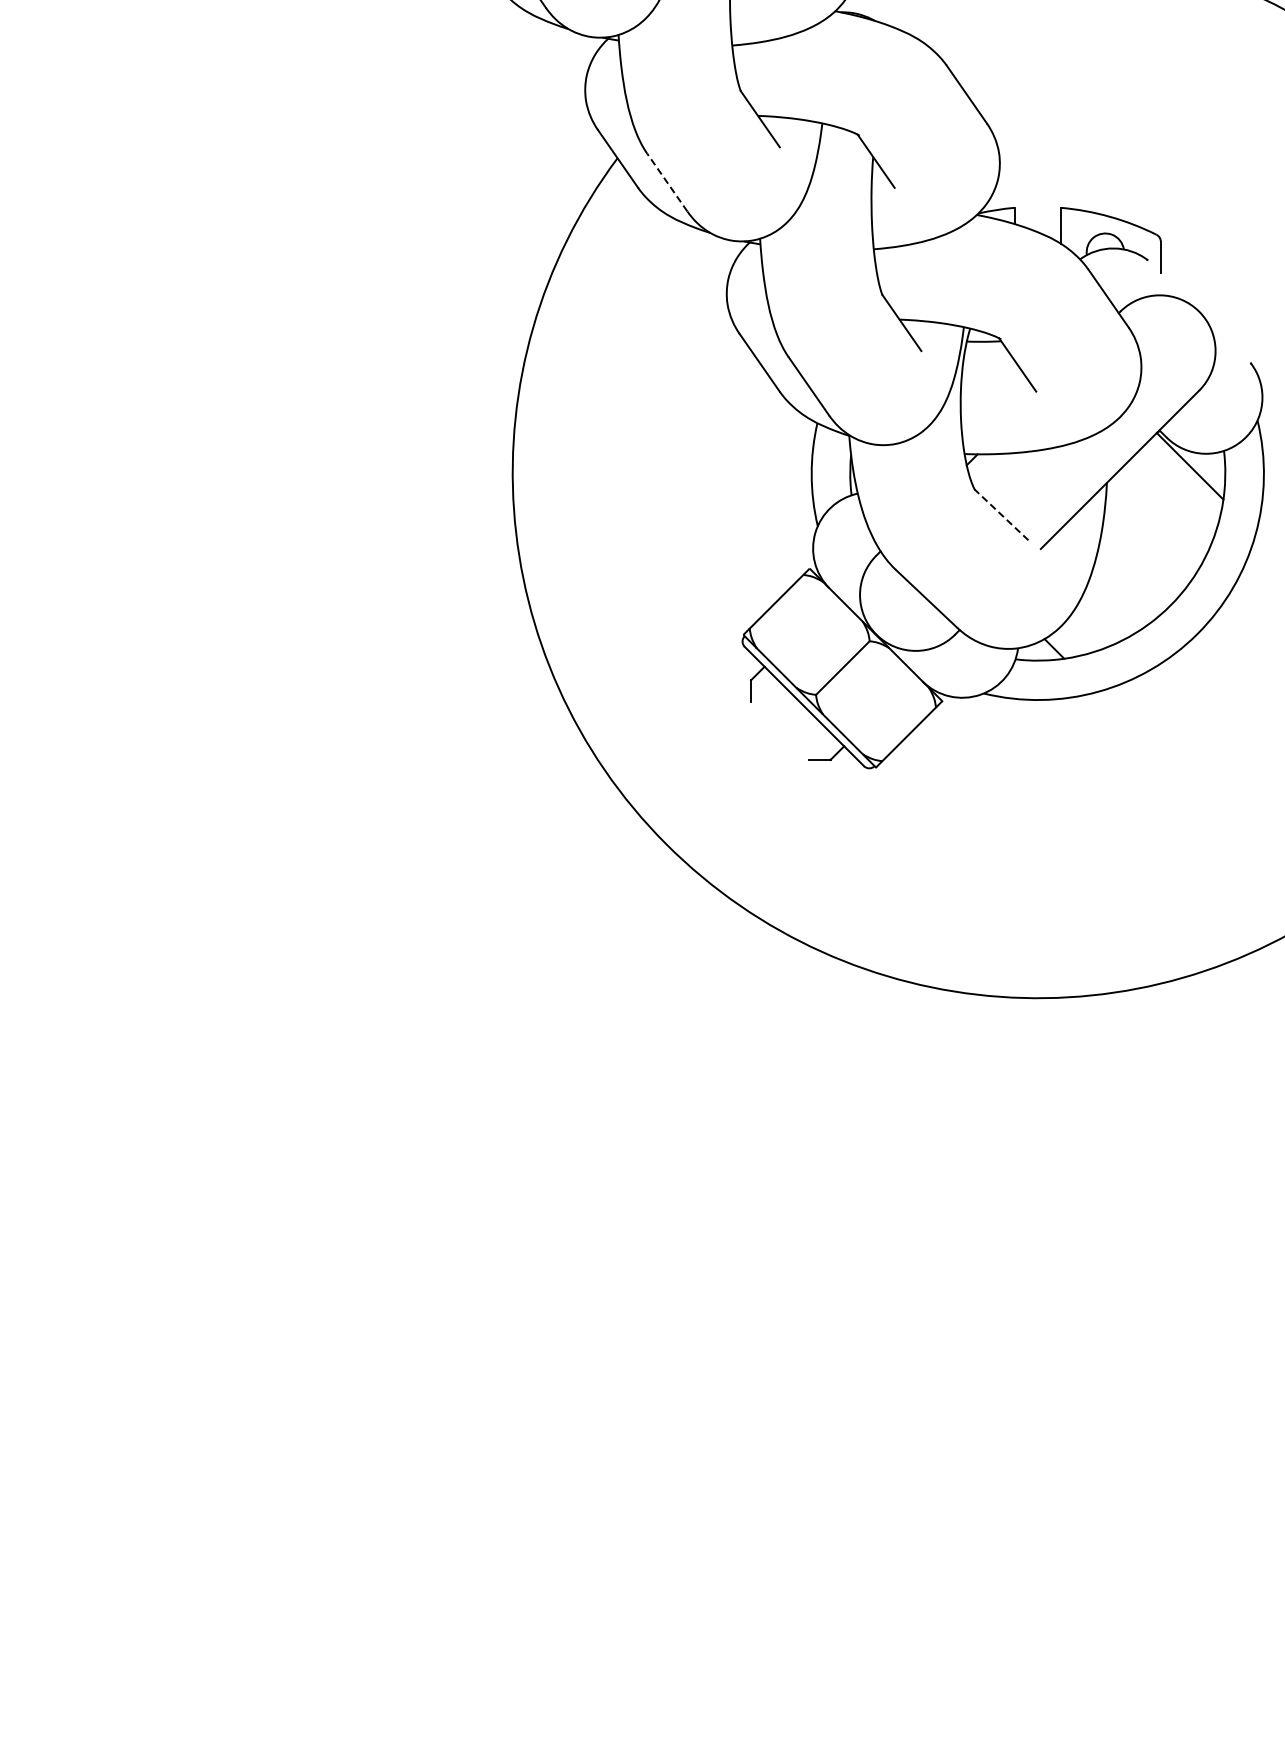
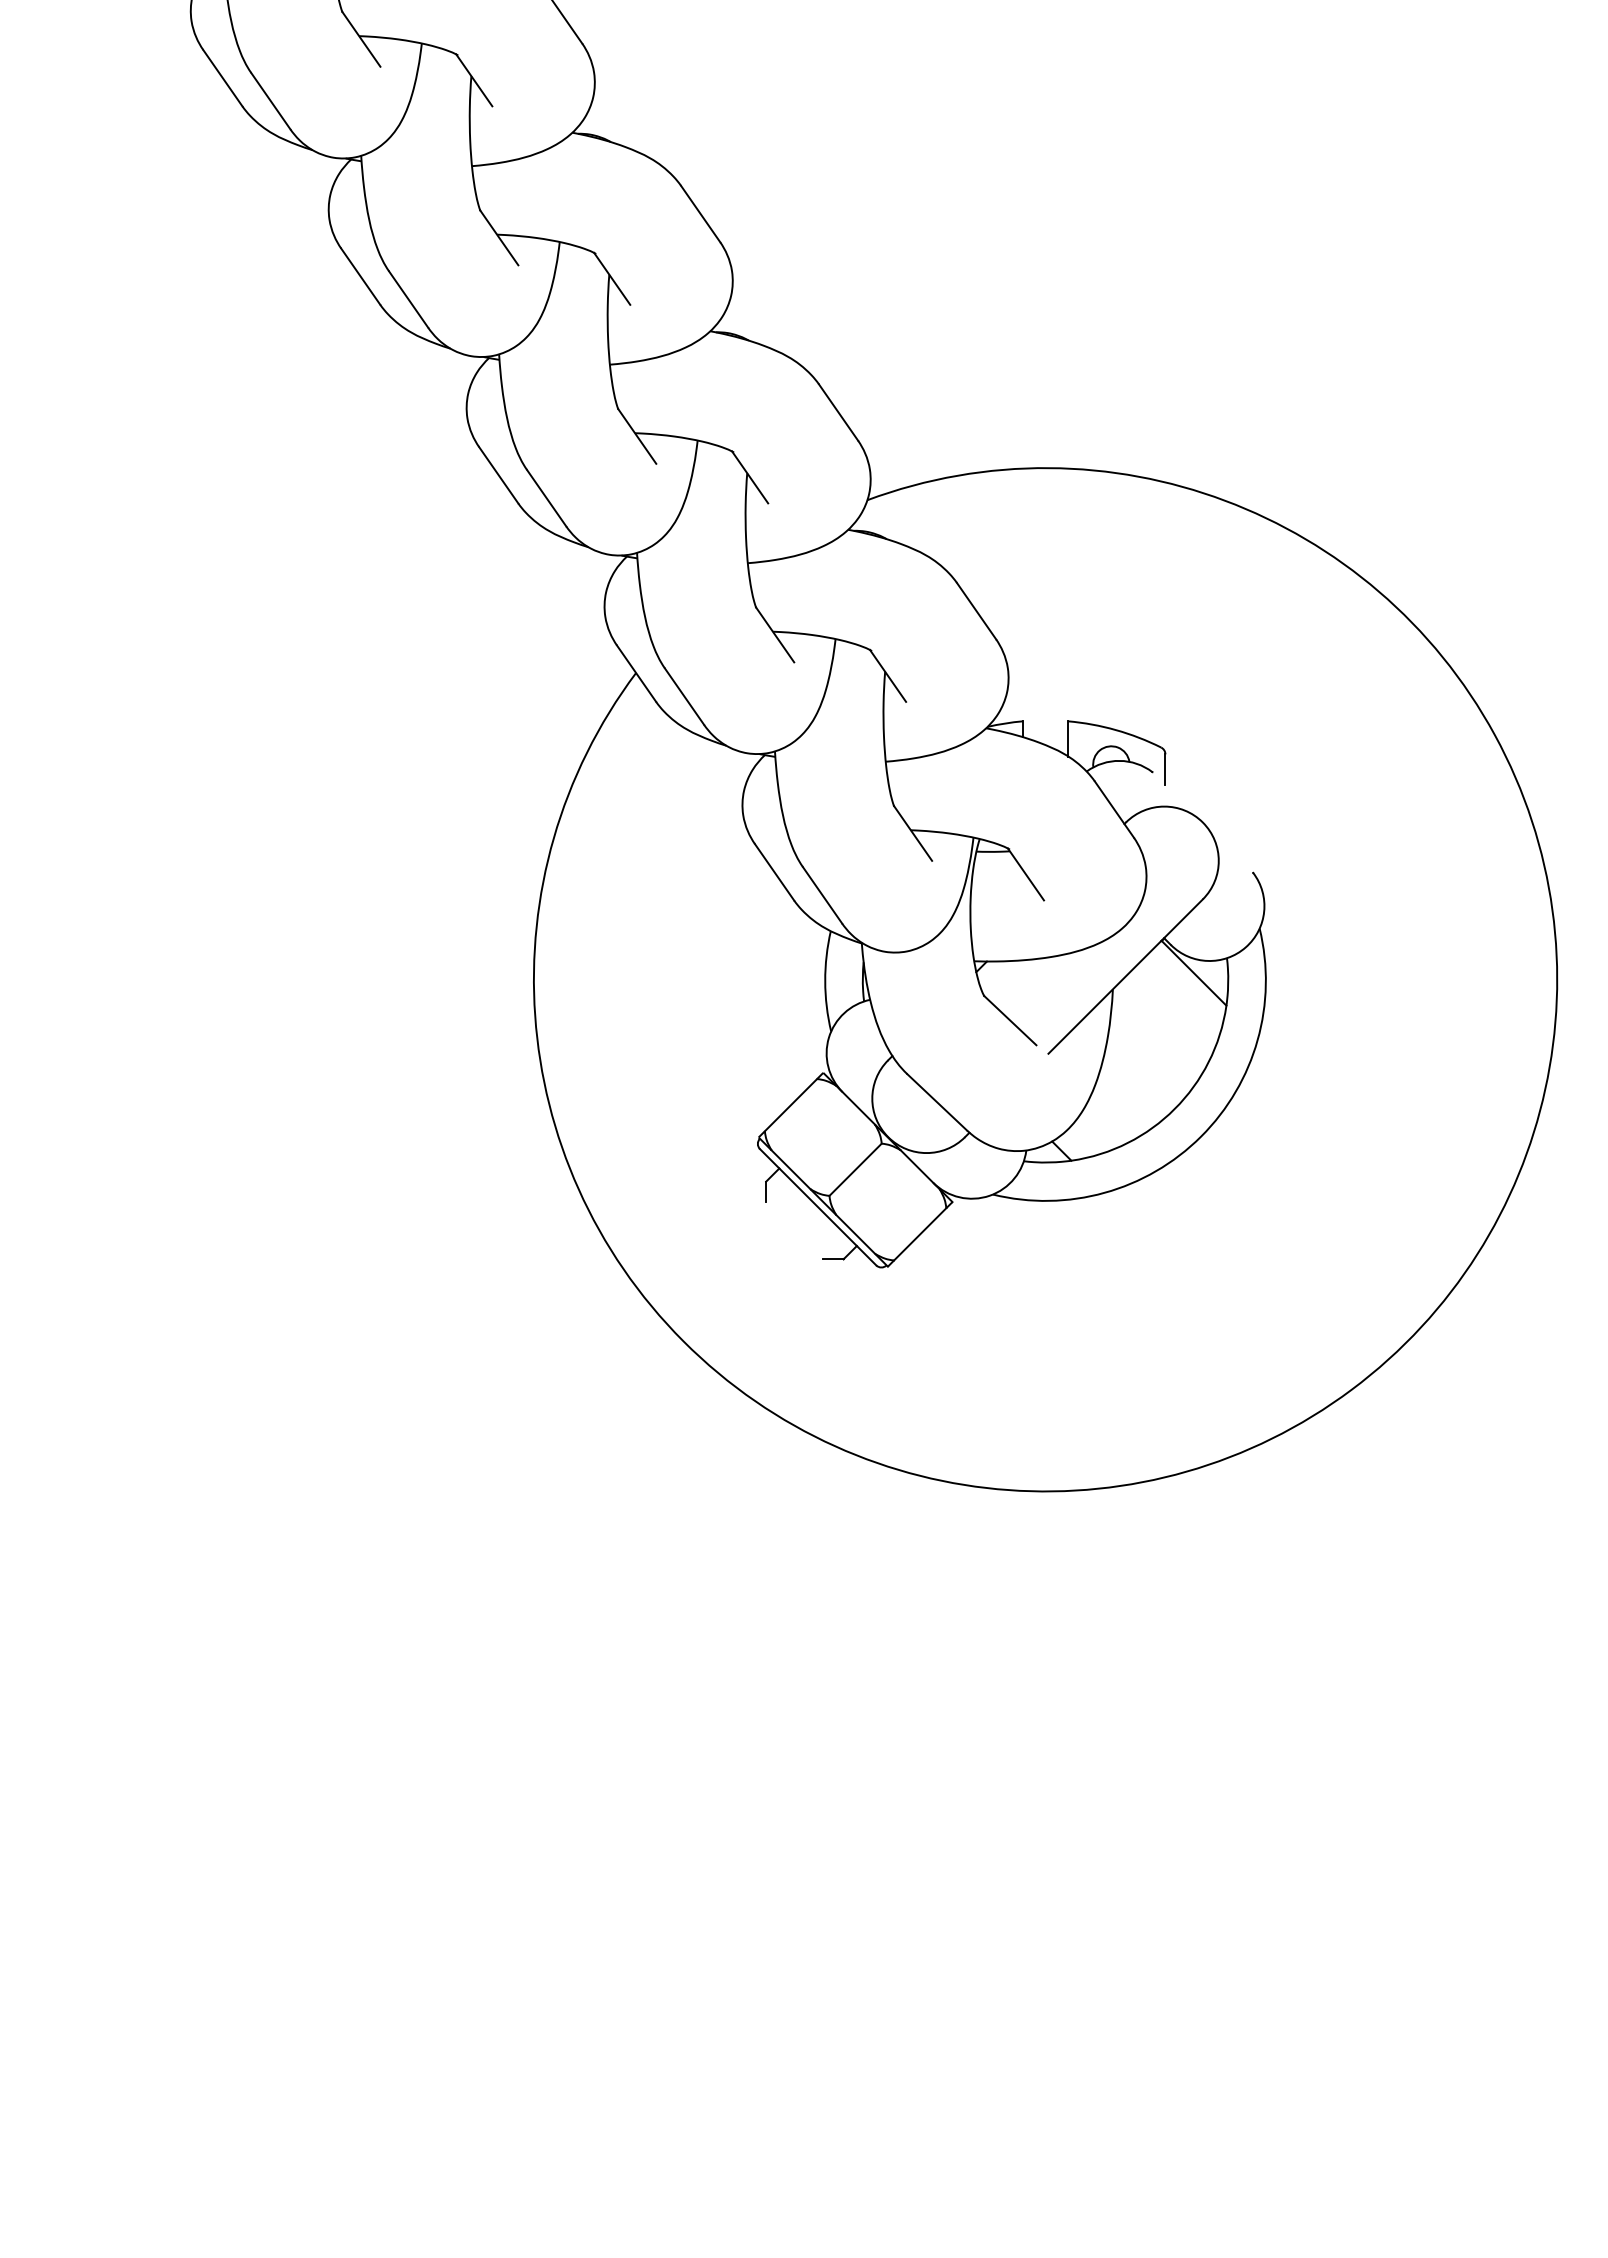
line: (667, 182) -> (684, 696), dashed -> solid
line: (1001, 514) -> (1010, 1020), dashed -> solid

